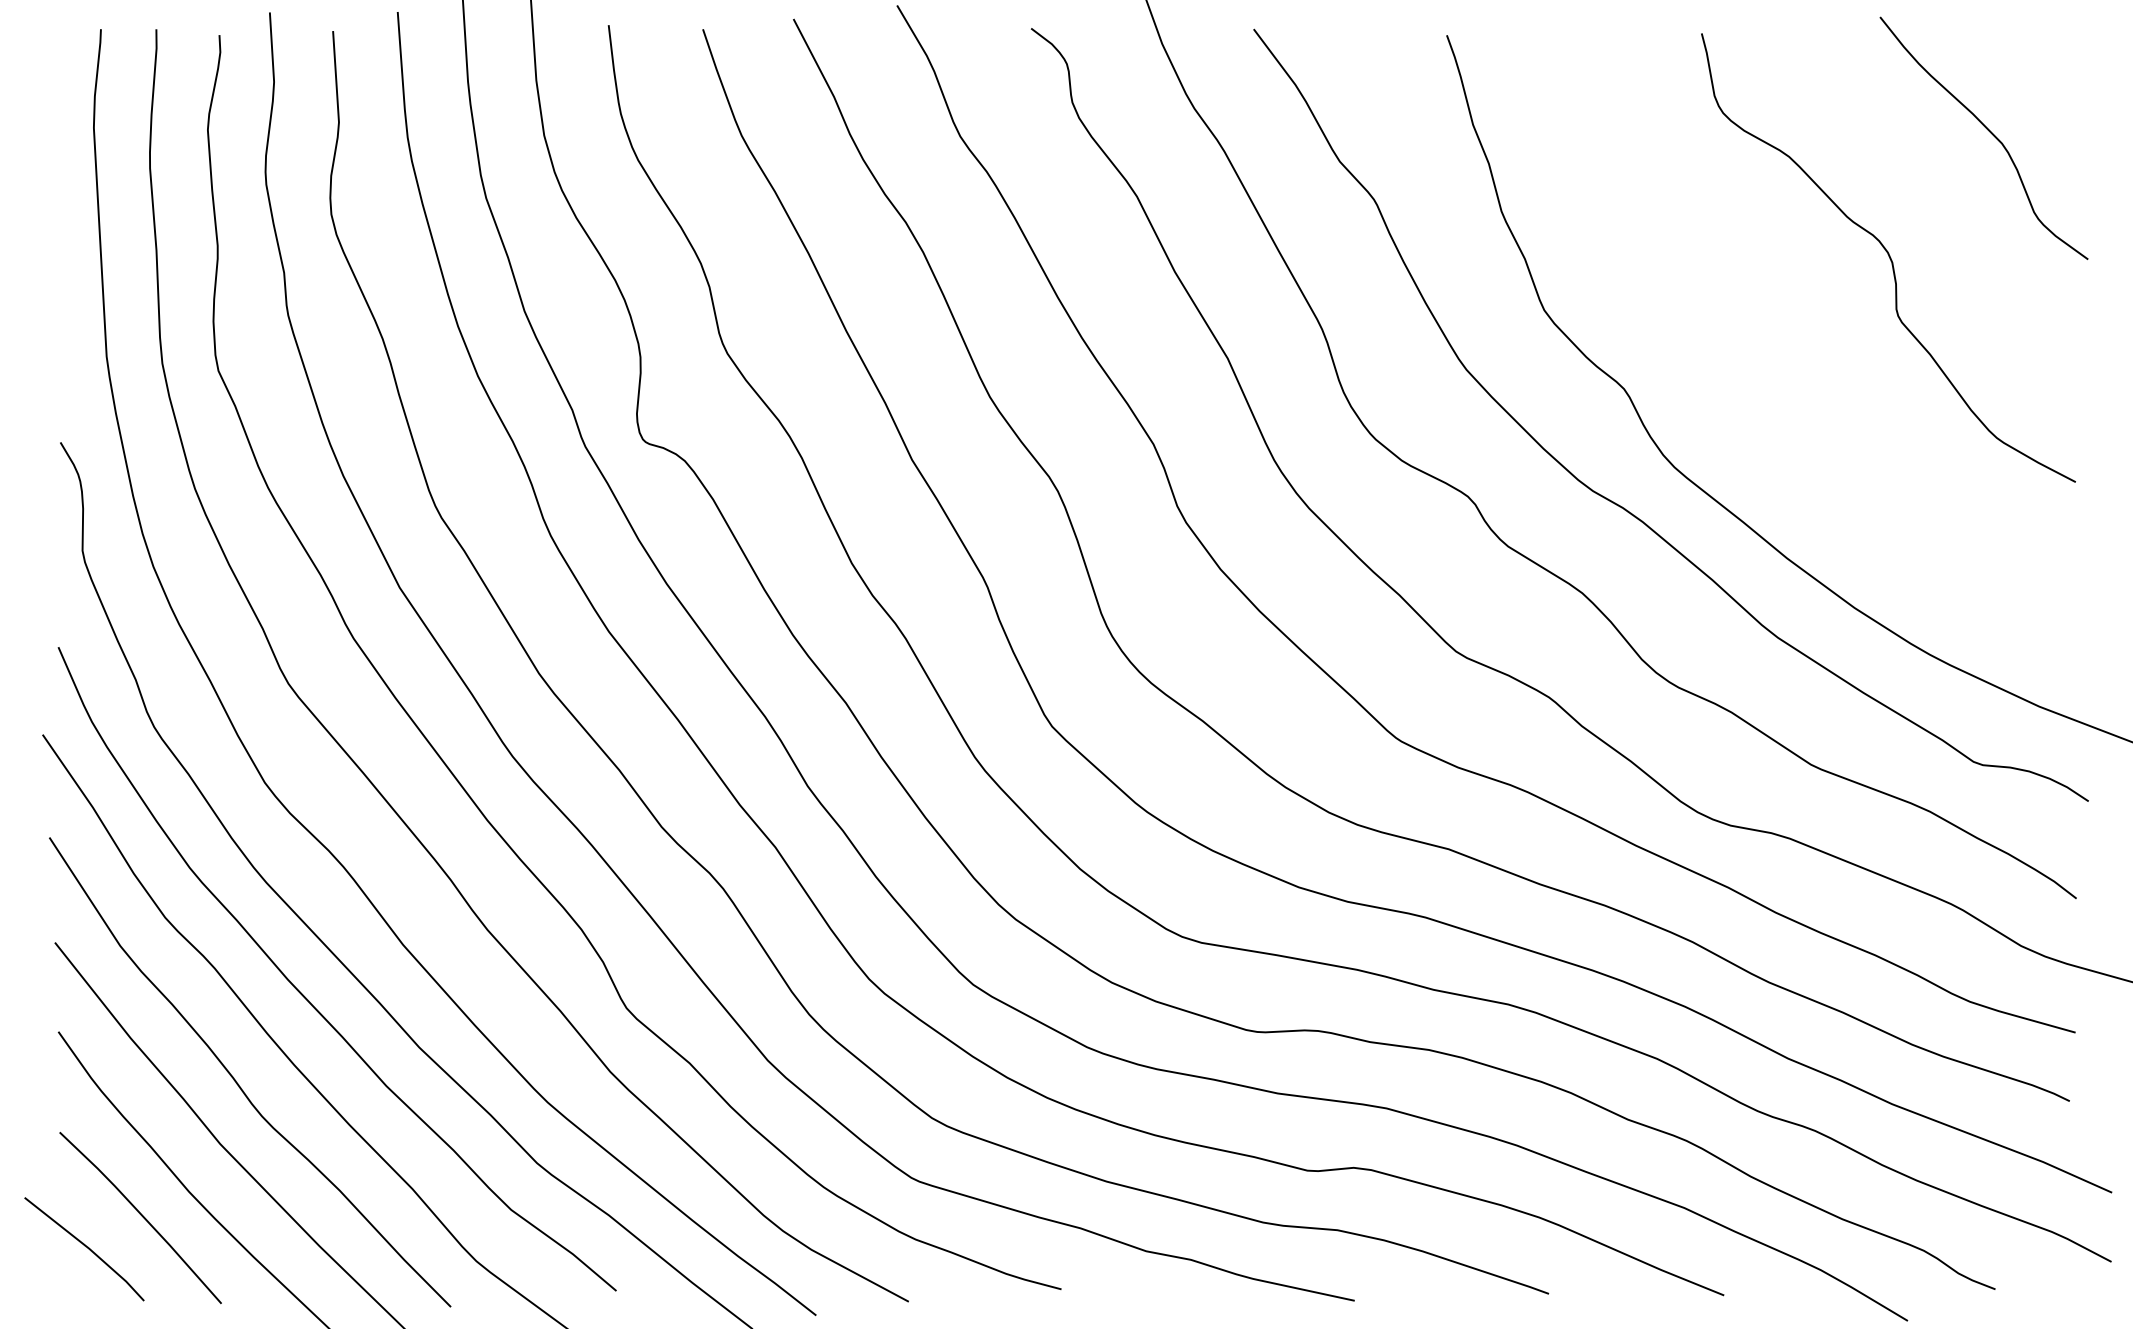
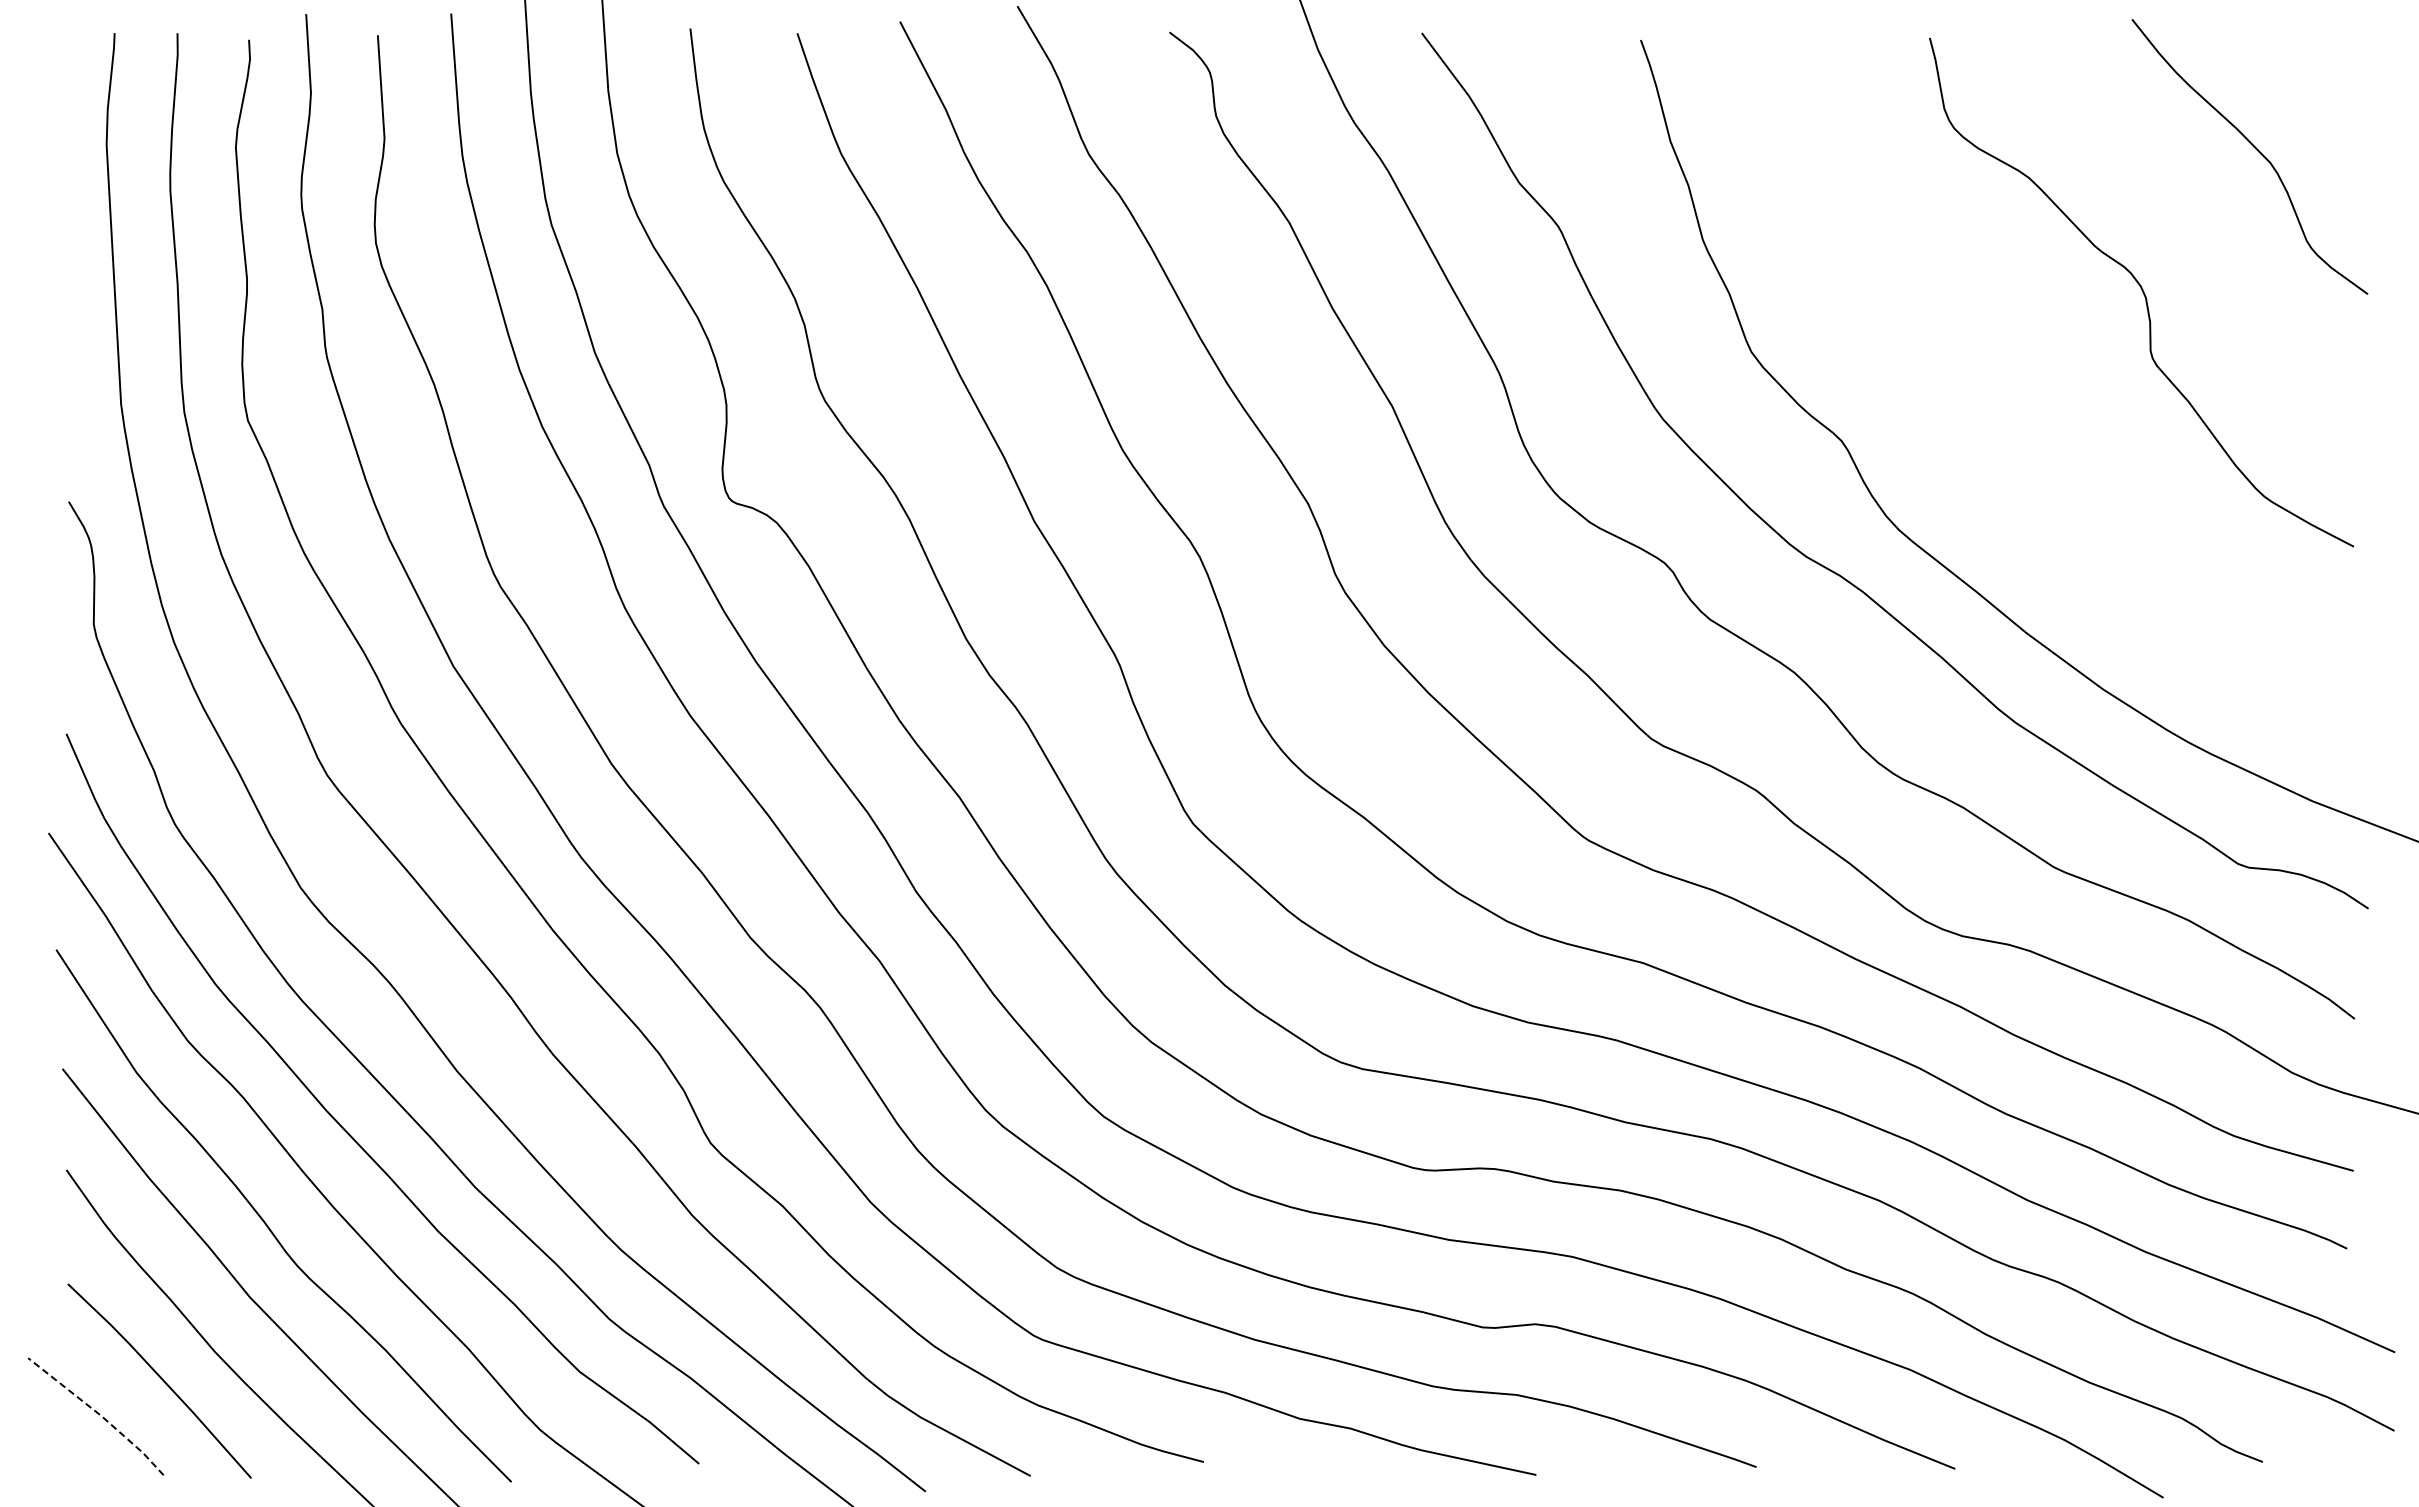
line: (87, 1247) -> (99, 1414), solid -> dashed

